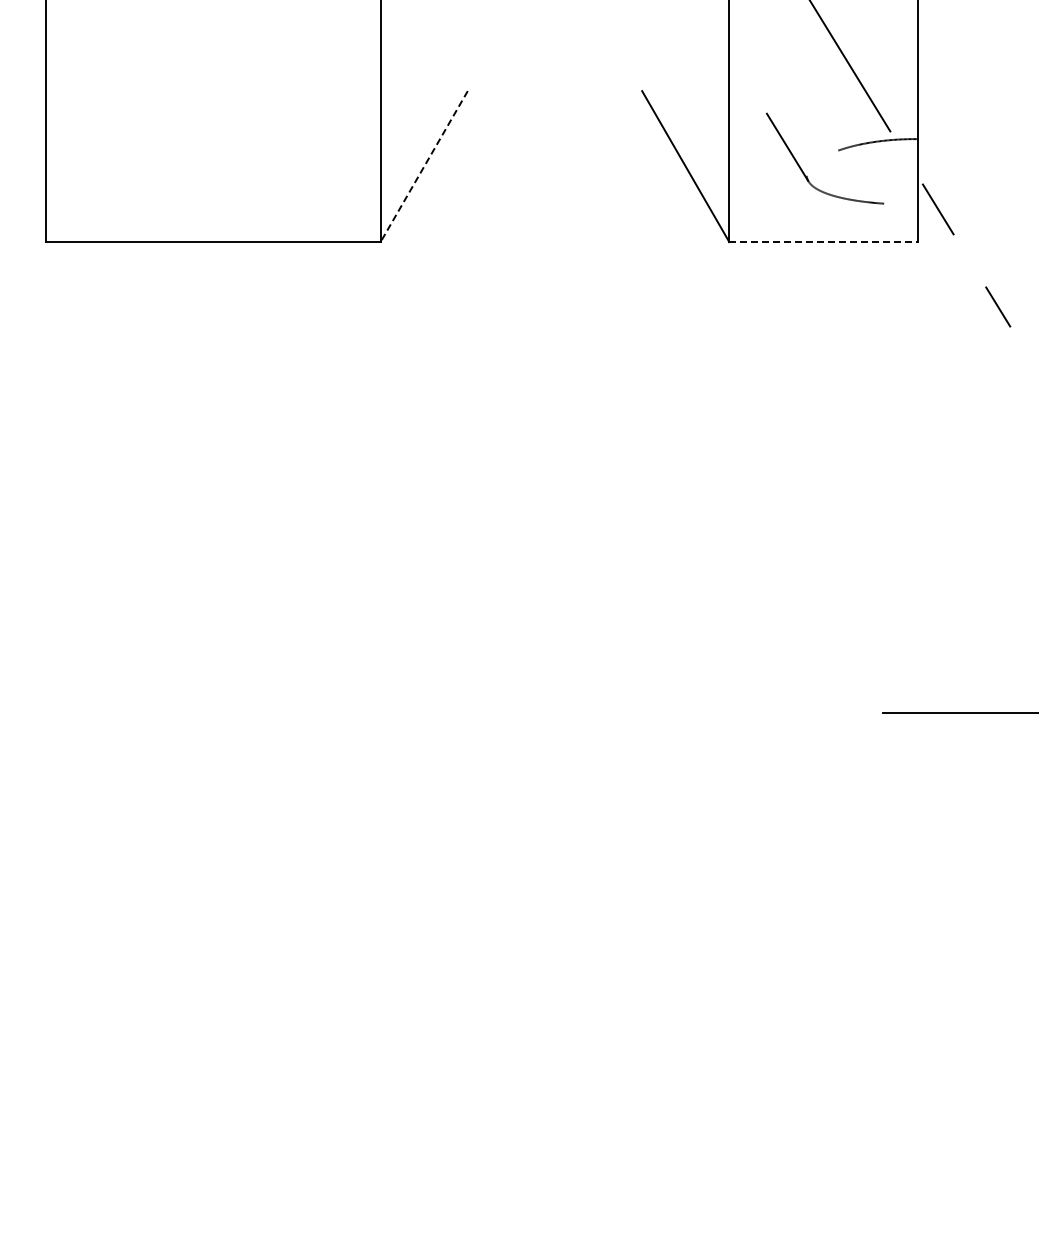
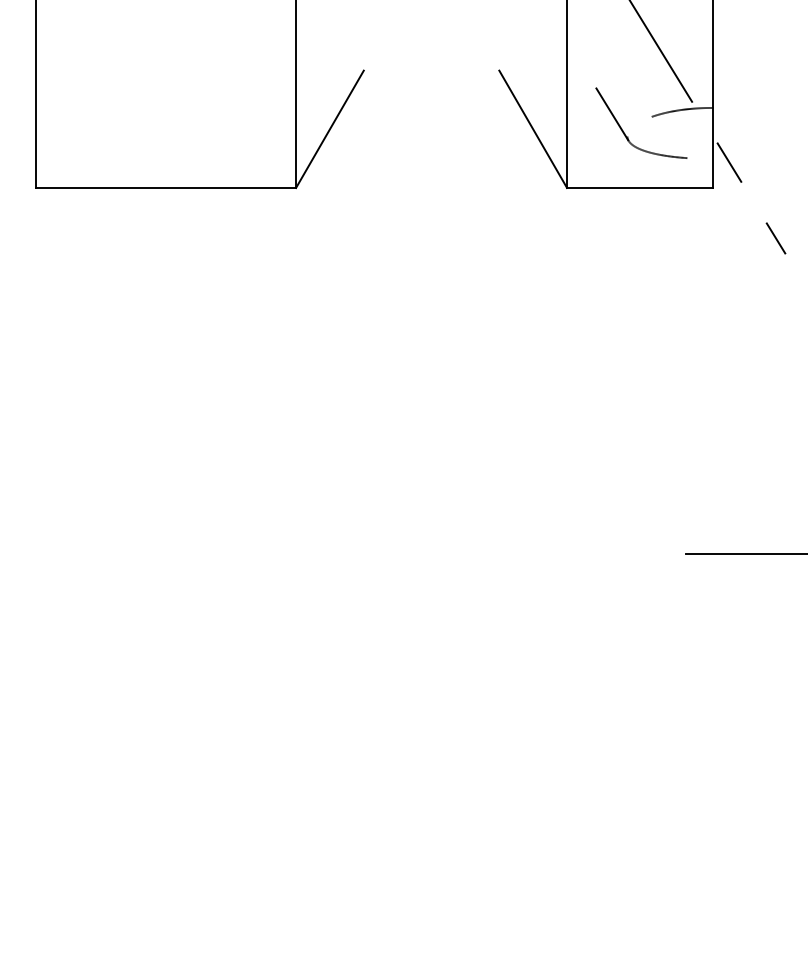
line: (423, 167) -> (329, 130), dashed -> solid
line: (823, 242) -> (640, 188), dashed -> solid

